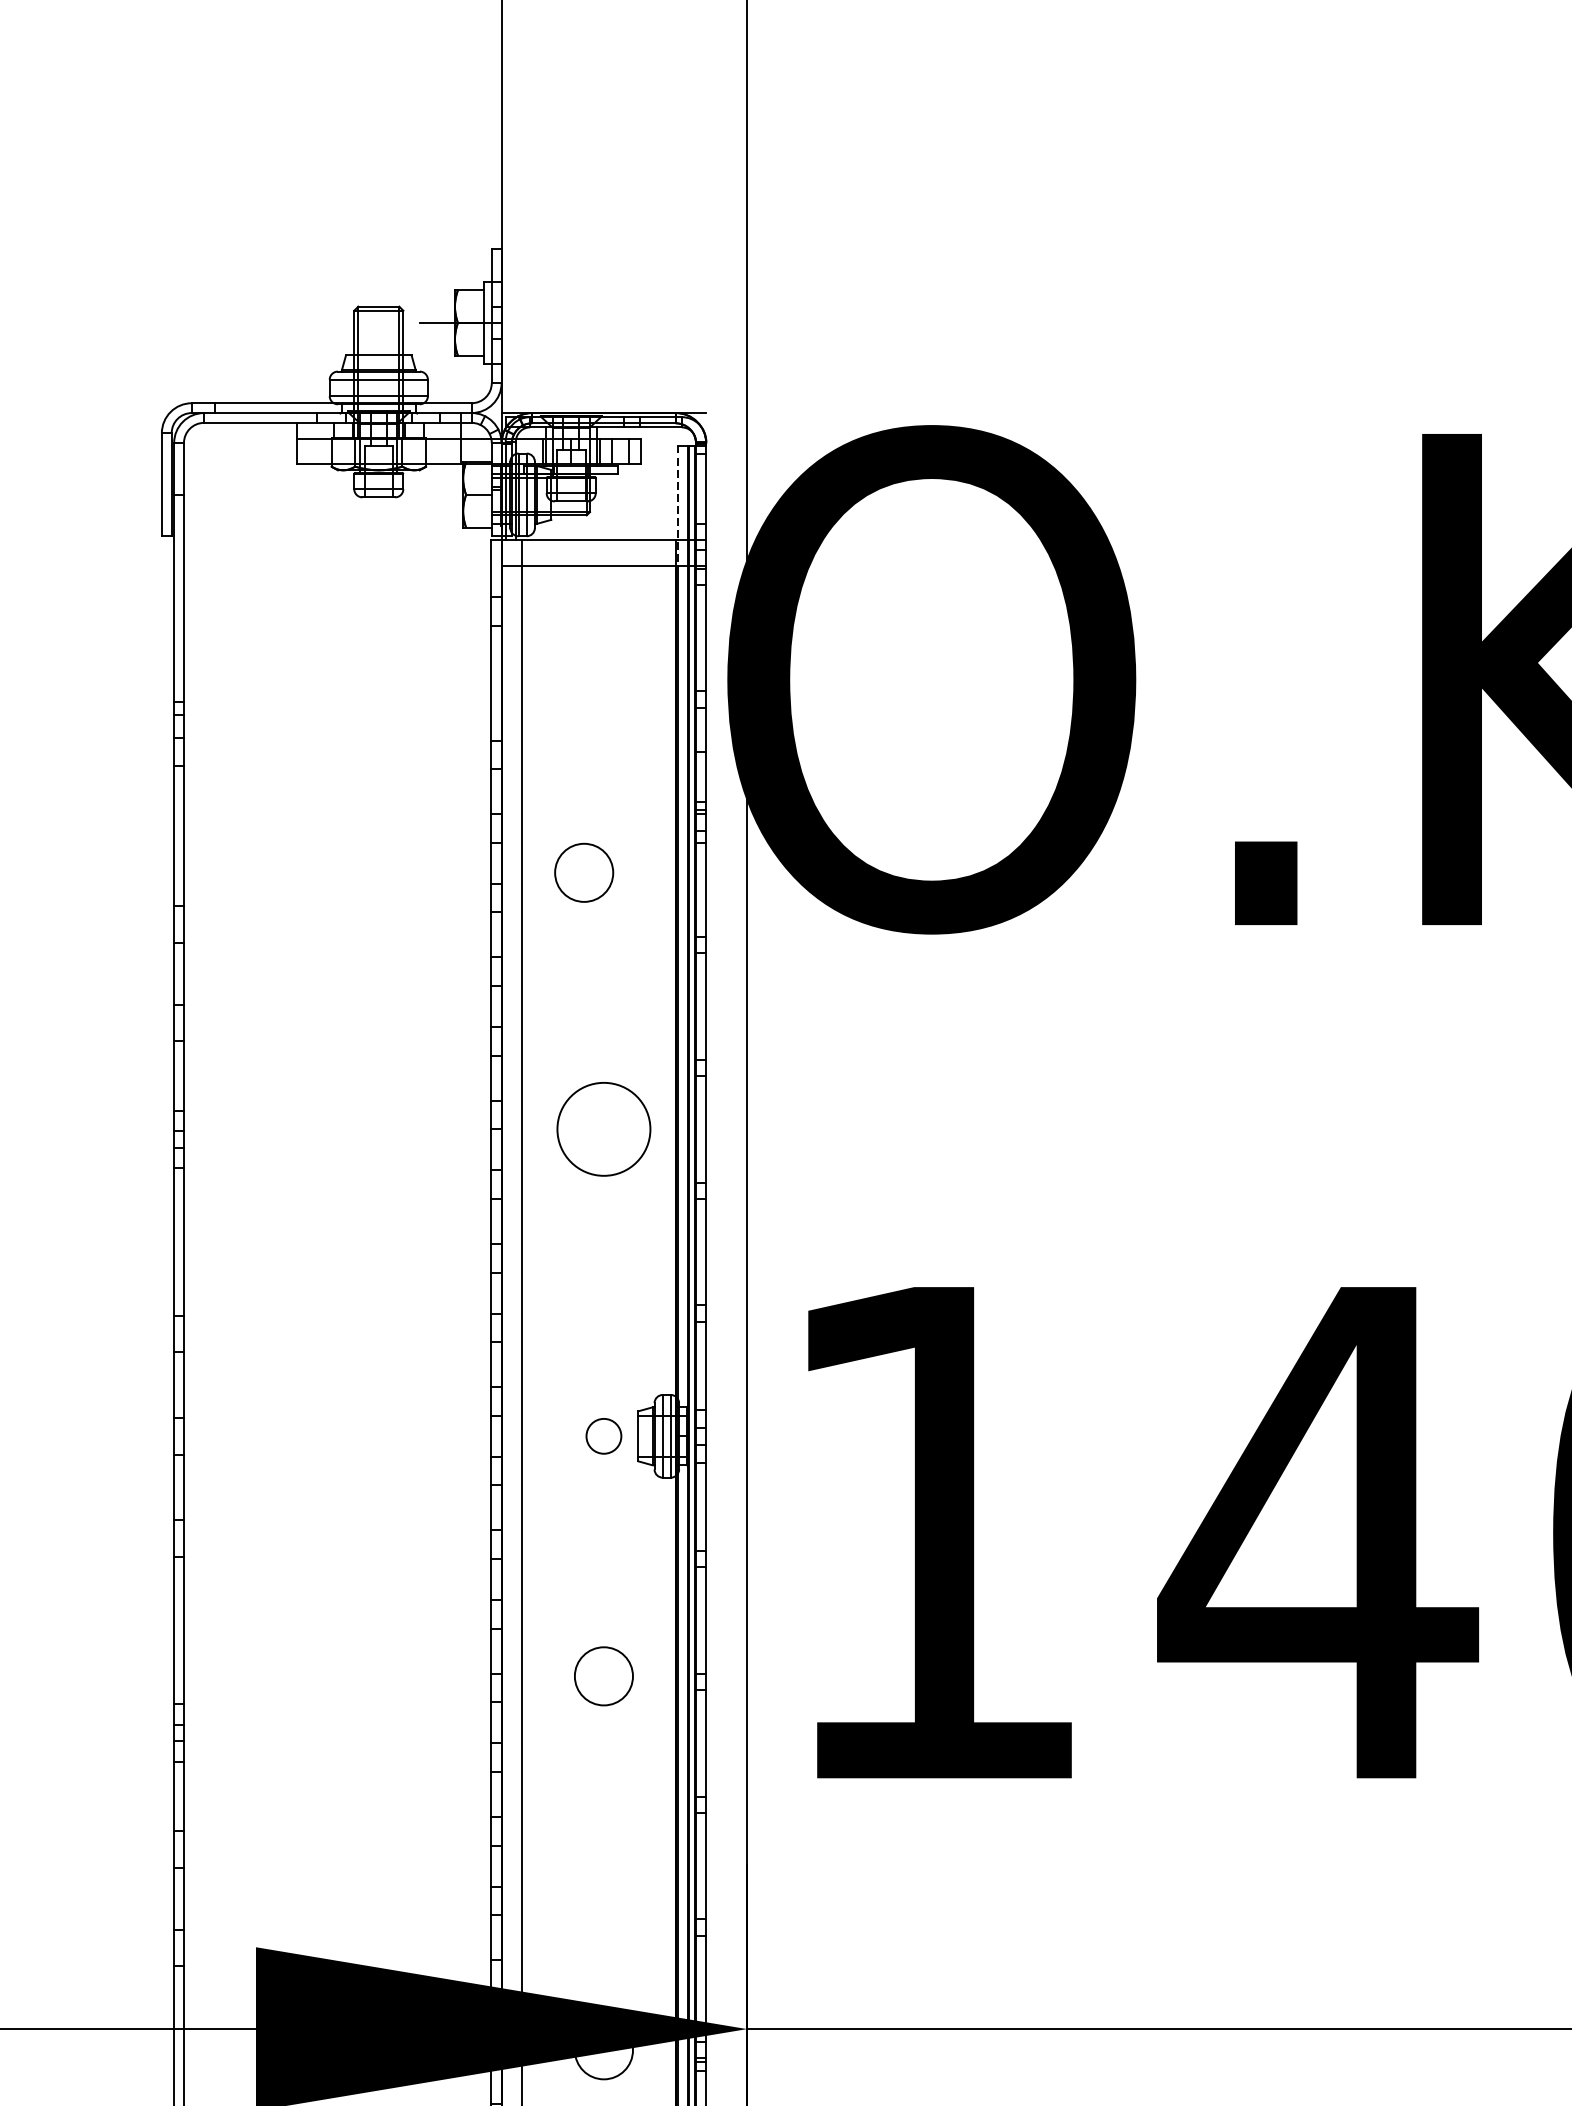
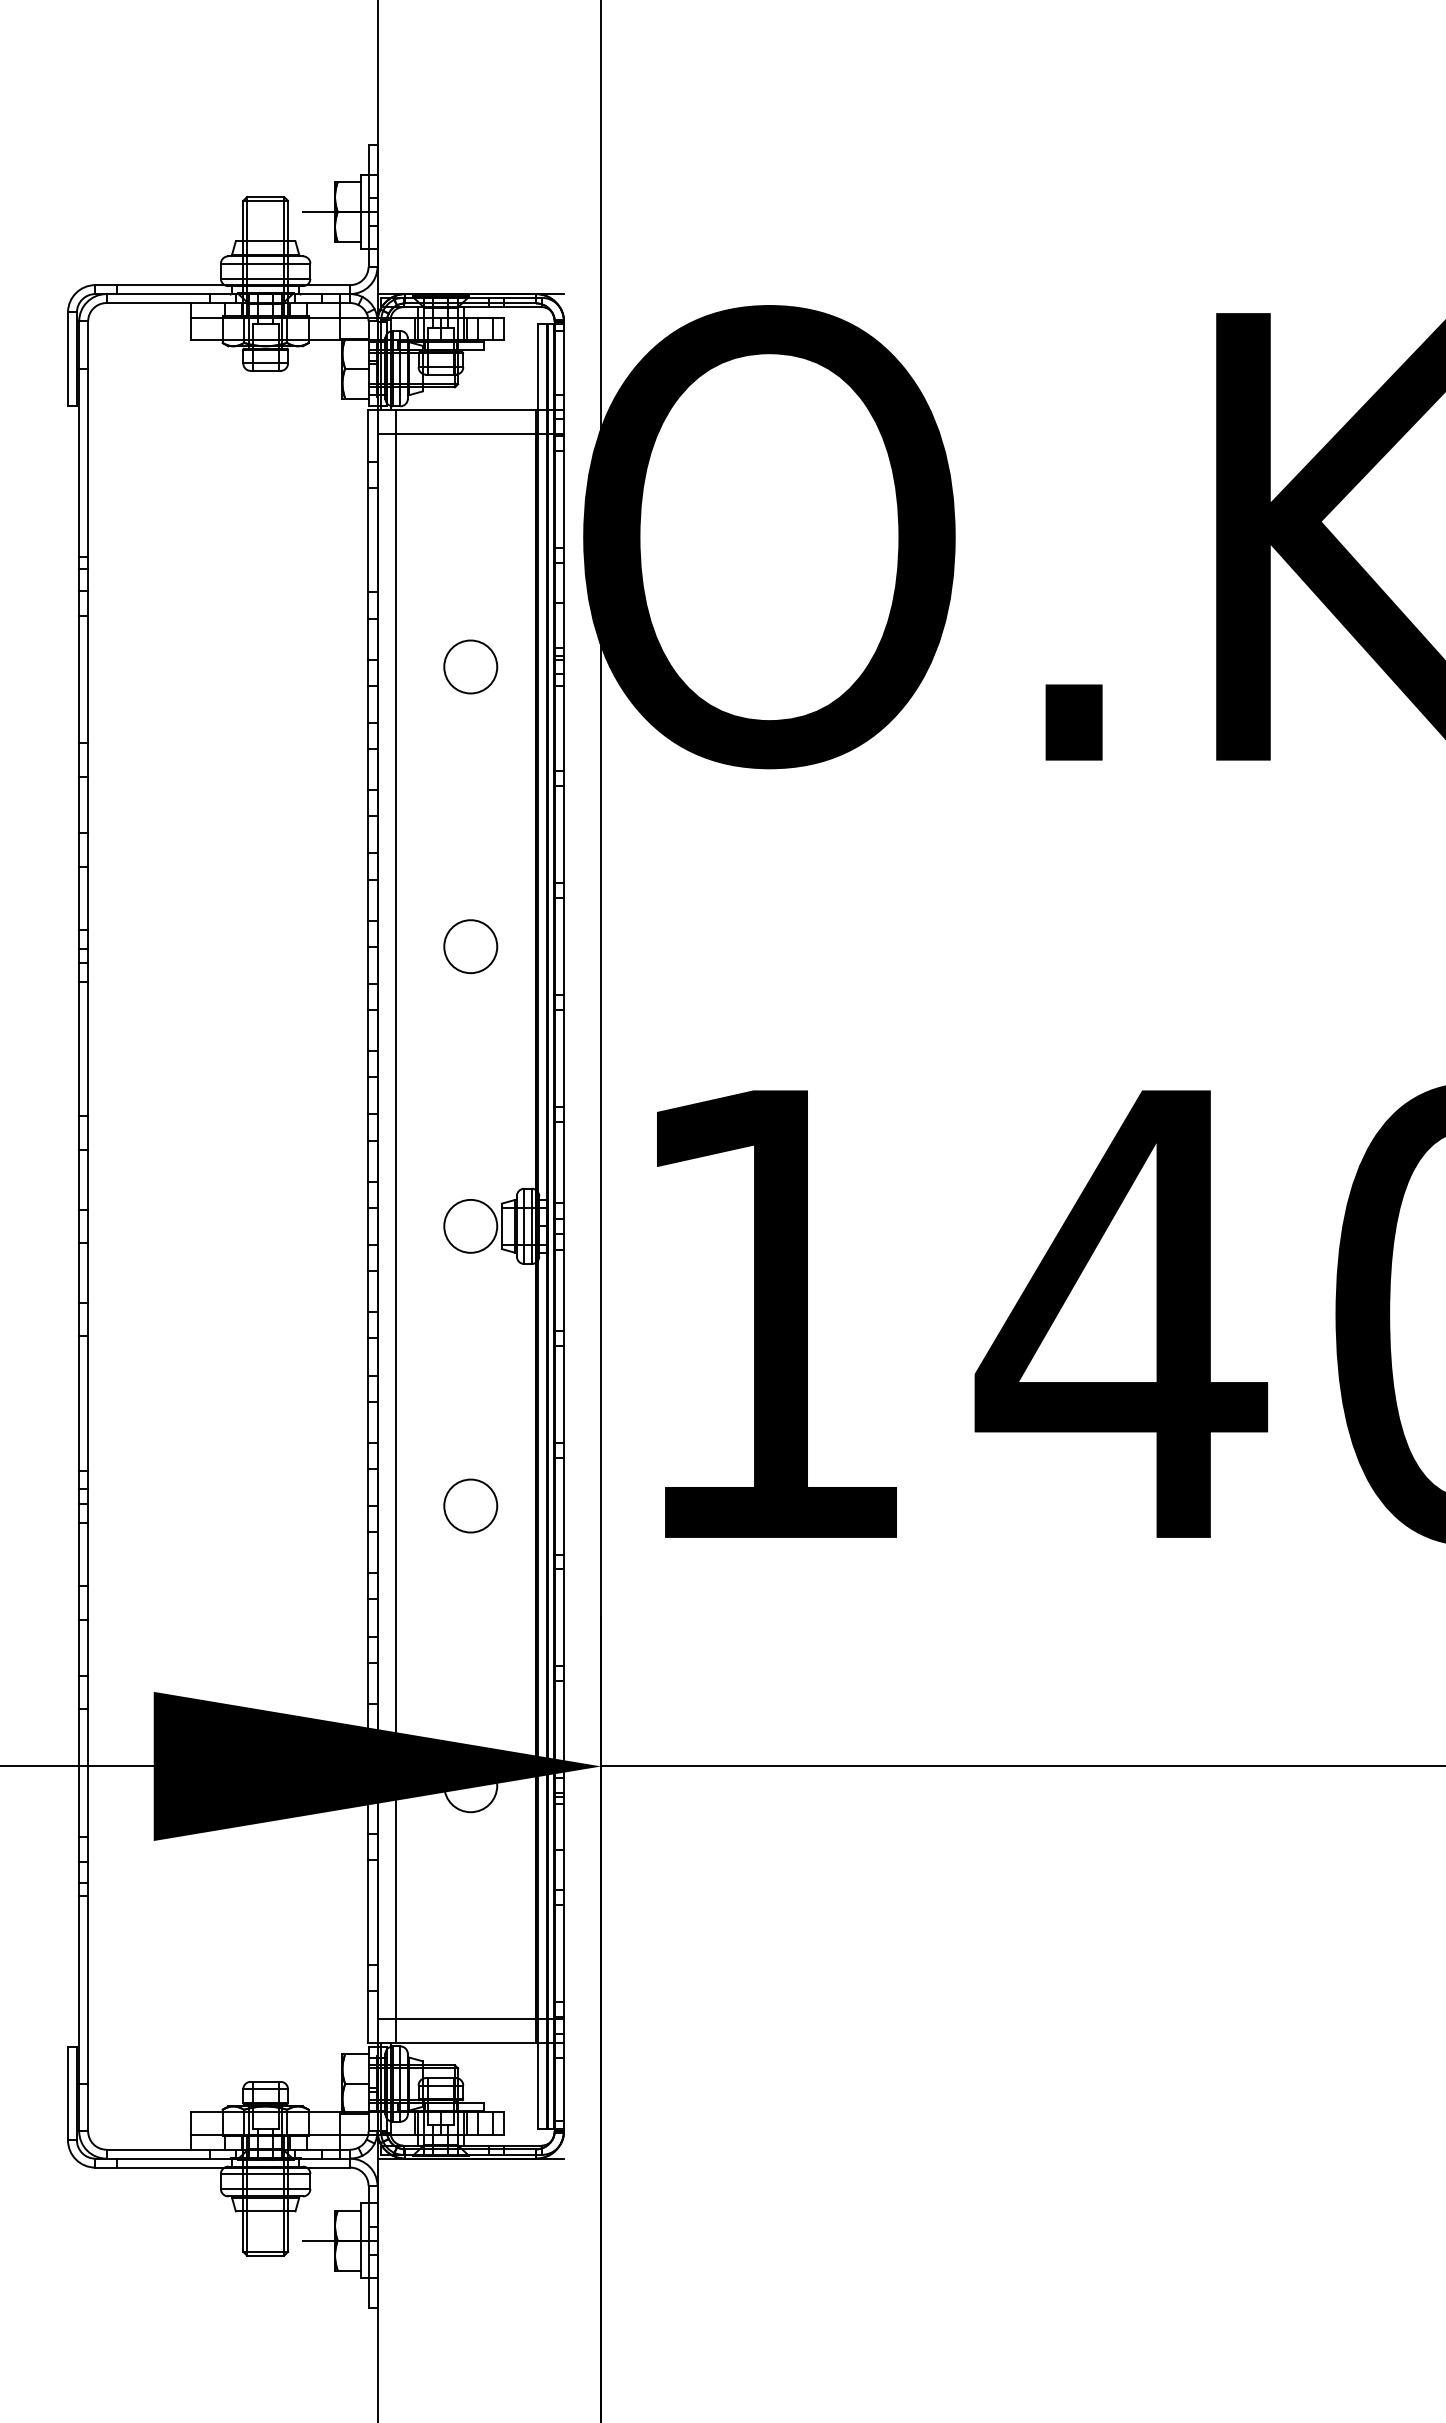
line: (677, 505) -> (537, 378), dashed -> solid
circle: (583, 872) -> (470, 666), moved
circle: (603, 1129) -> (470, 946), size x0.62
circle: (603, 1435) -> (470, 1225), size x1.67
circle: (603, 1675) -> (470, 1505), moved

